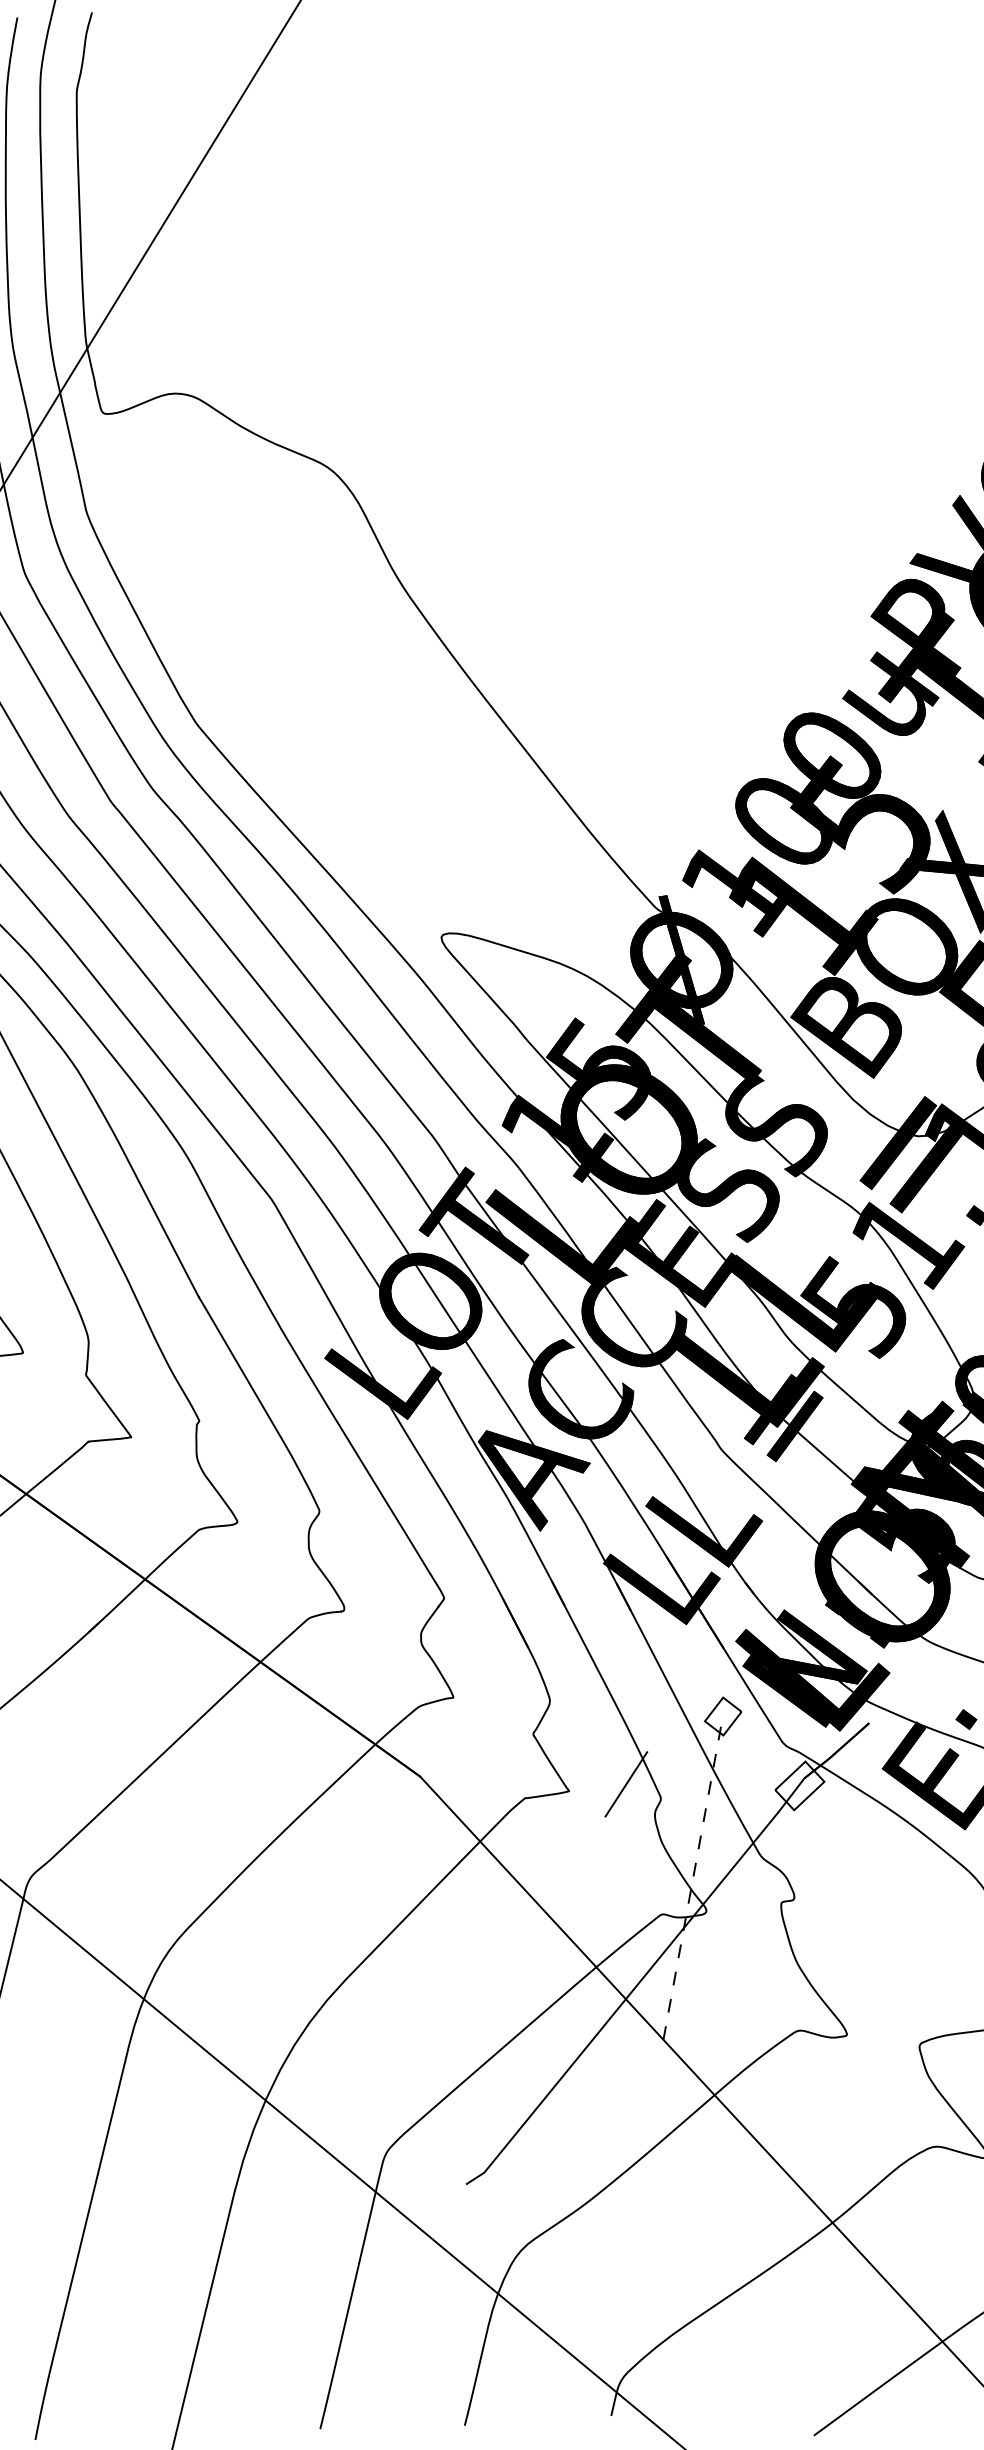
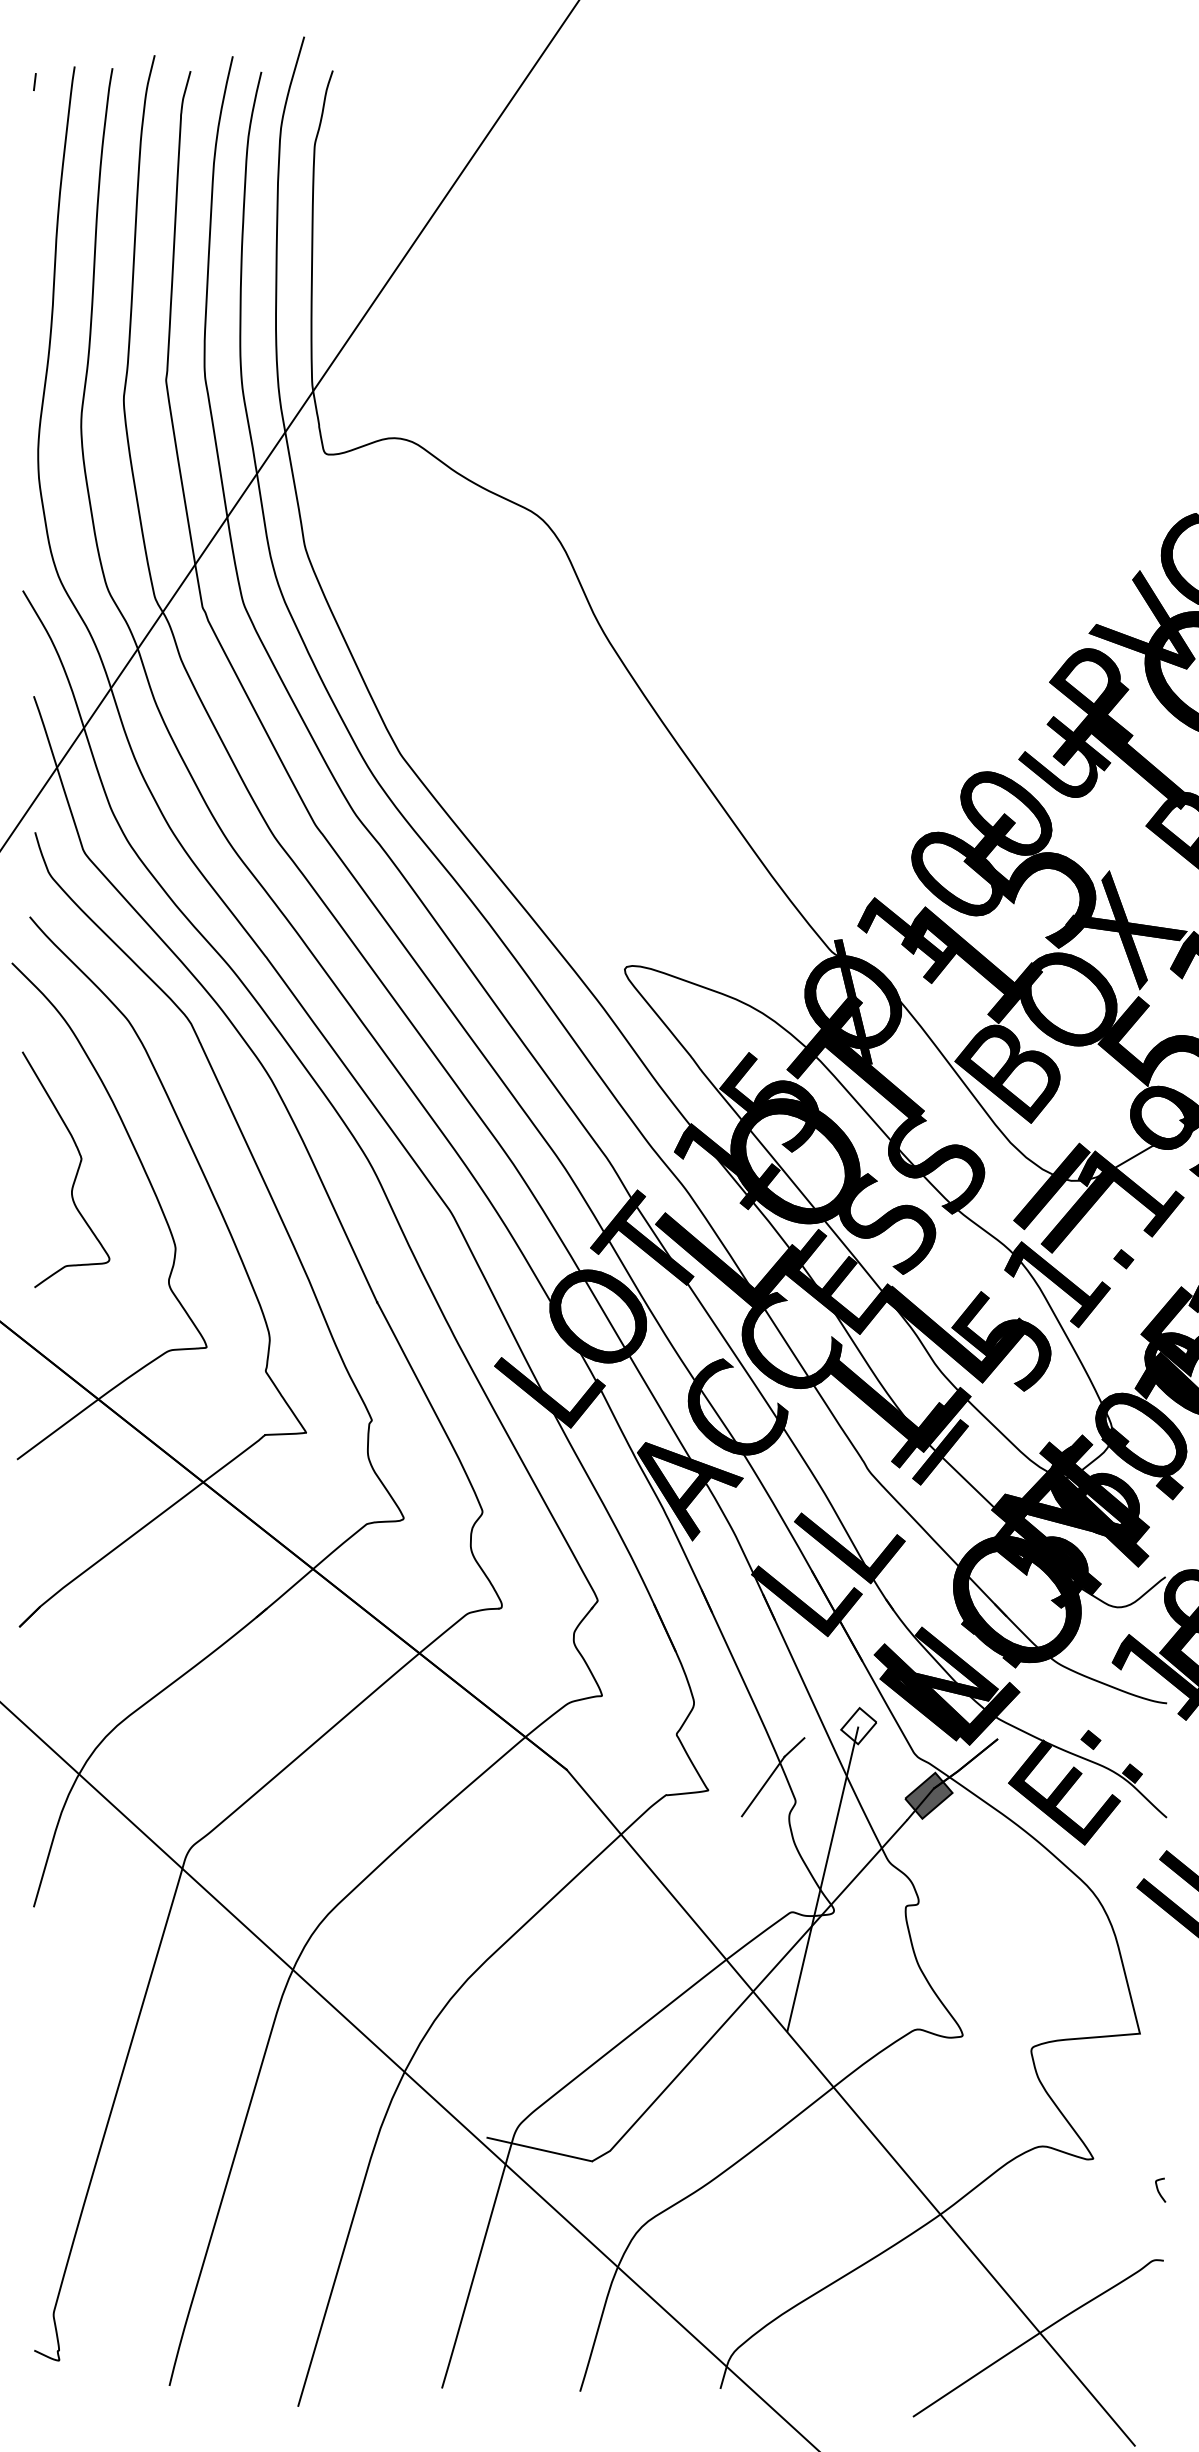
line: (657, 1742) -> (794, 1747), added
fill: (799, 1785) -> (928, 1795), added
line: (692, 1878) -> (822, 1879), dashed -> solid
line: (410, 2174) -> (539, 2149), added

